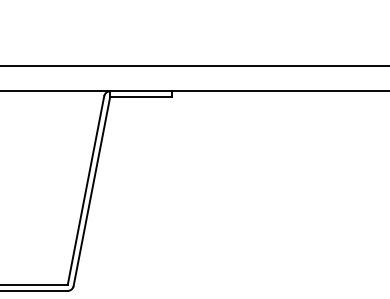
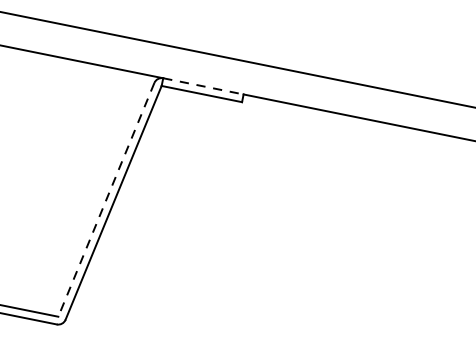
line: (141, 91) -> (203, 86), solid -> dashed
line: (85, 191) -> (105, 200), solid -> dashed

